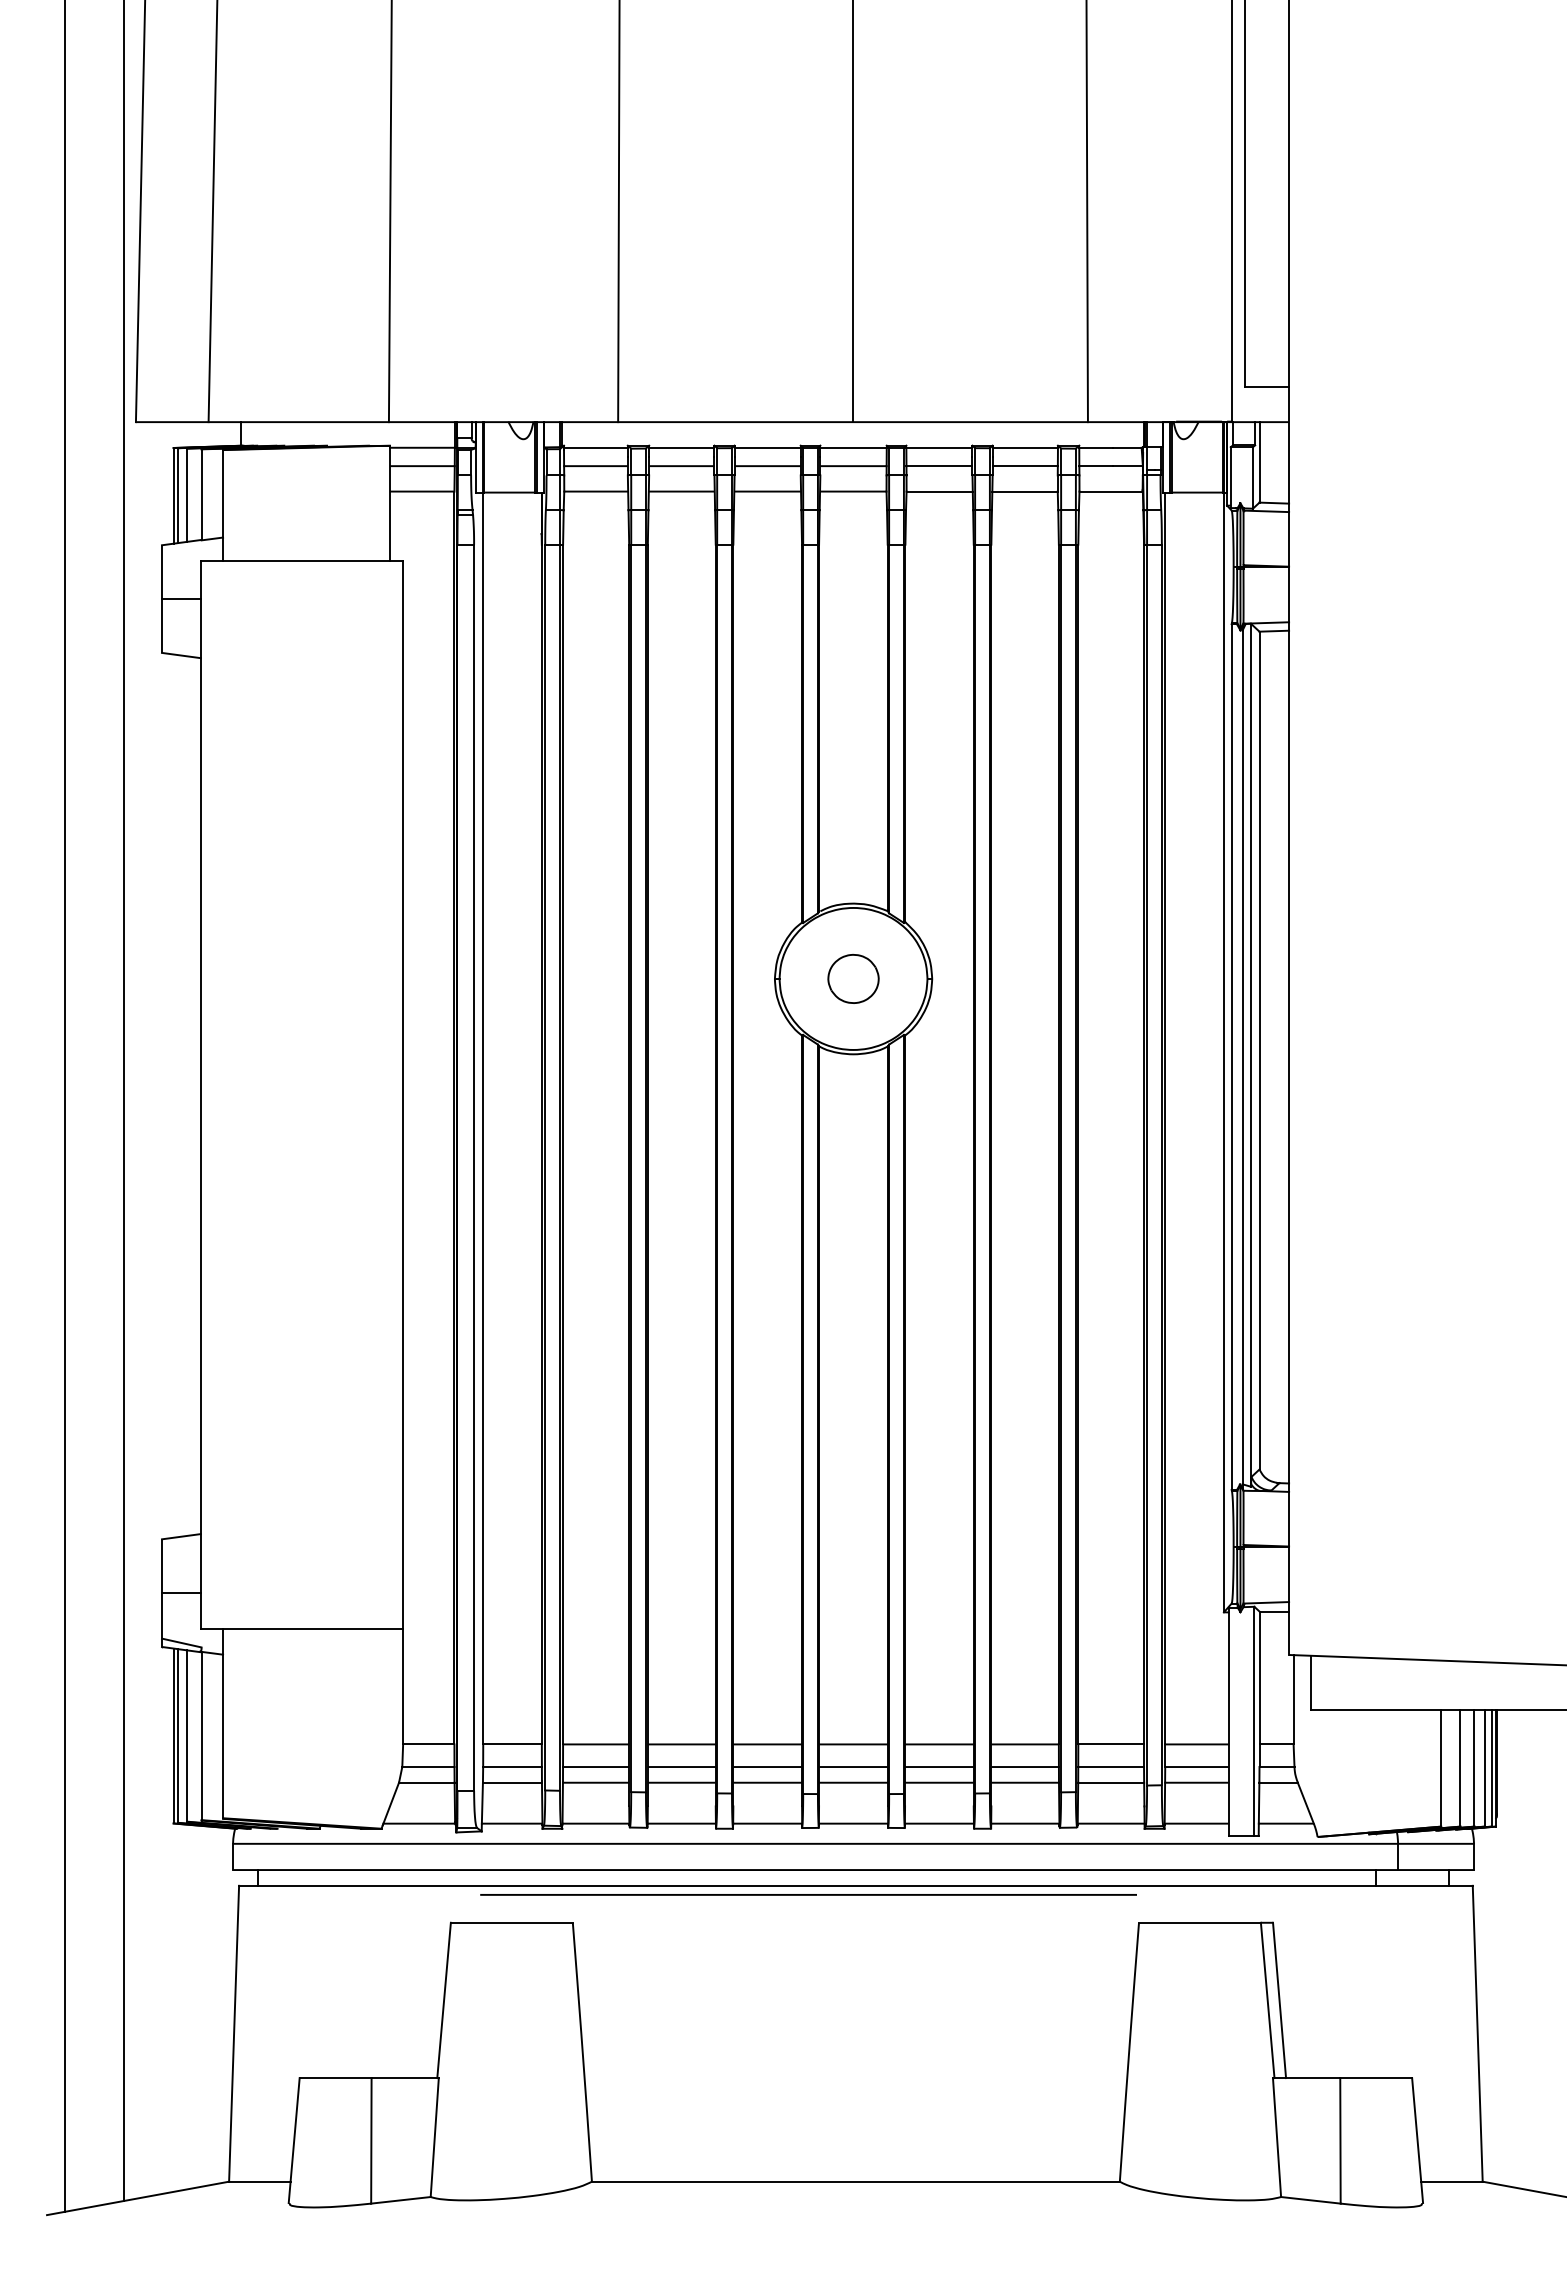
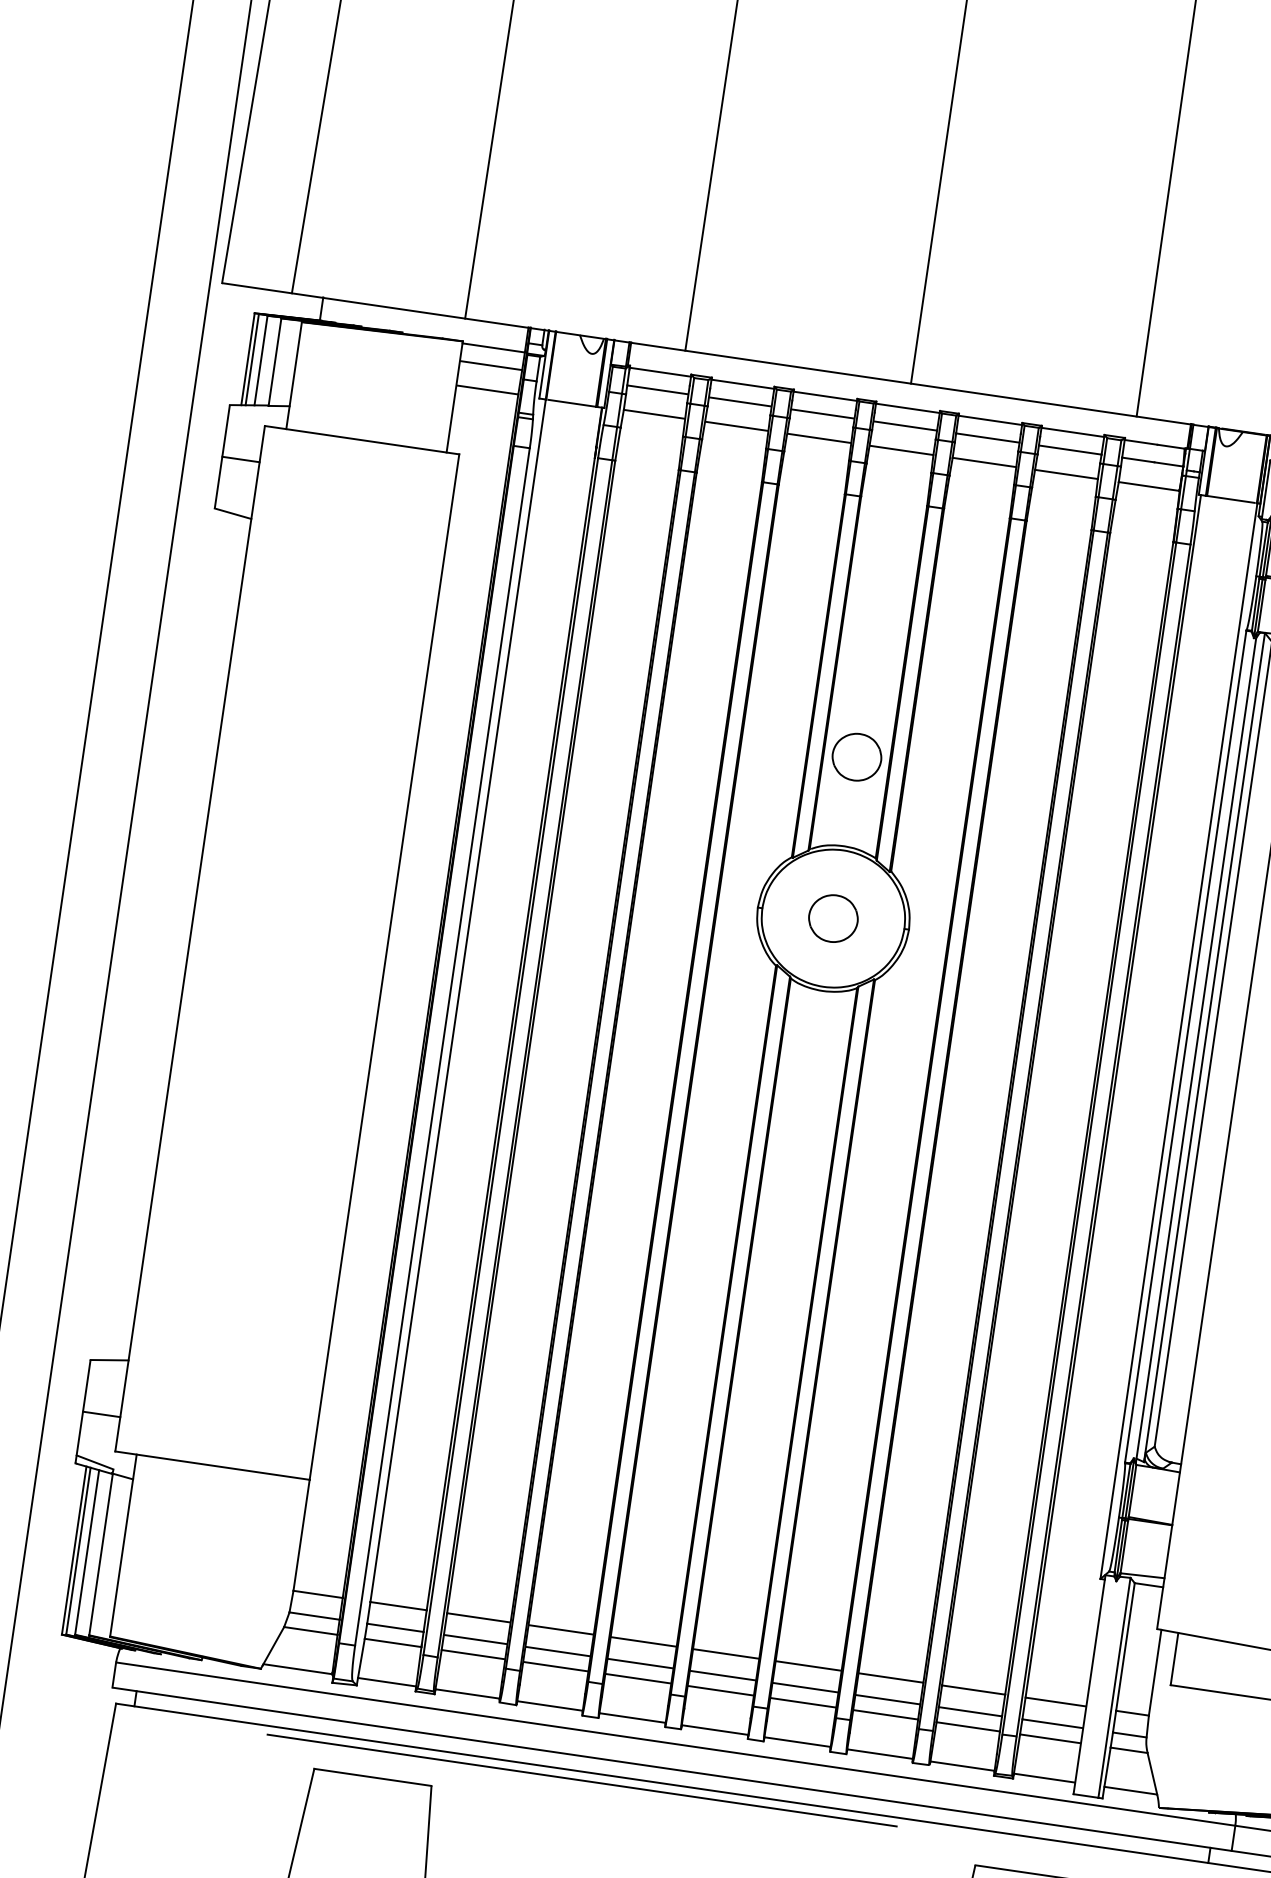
part: (853, 810) -> (857, 756), added
line: (808, 1894) -> (582, 1780), moved

